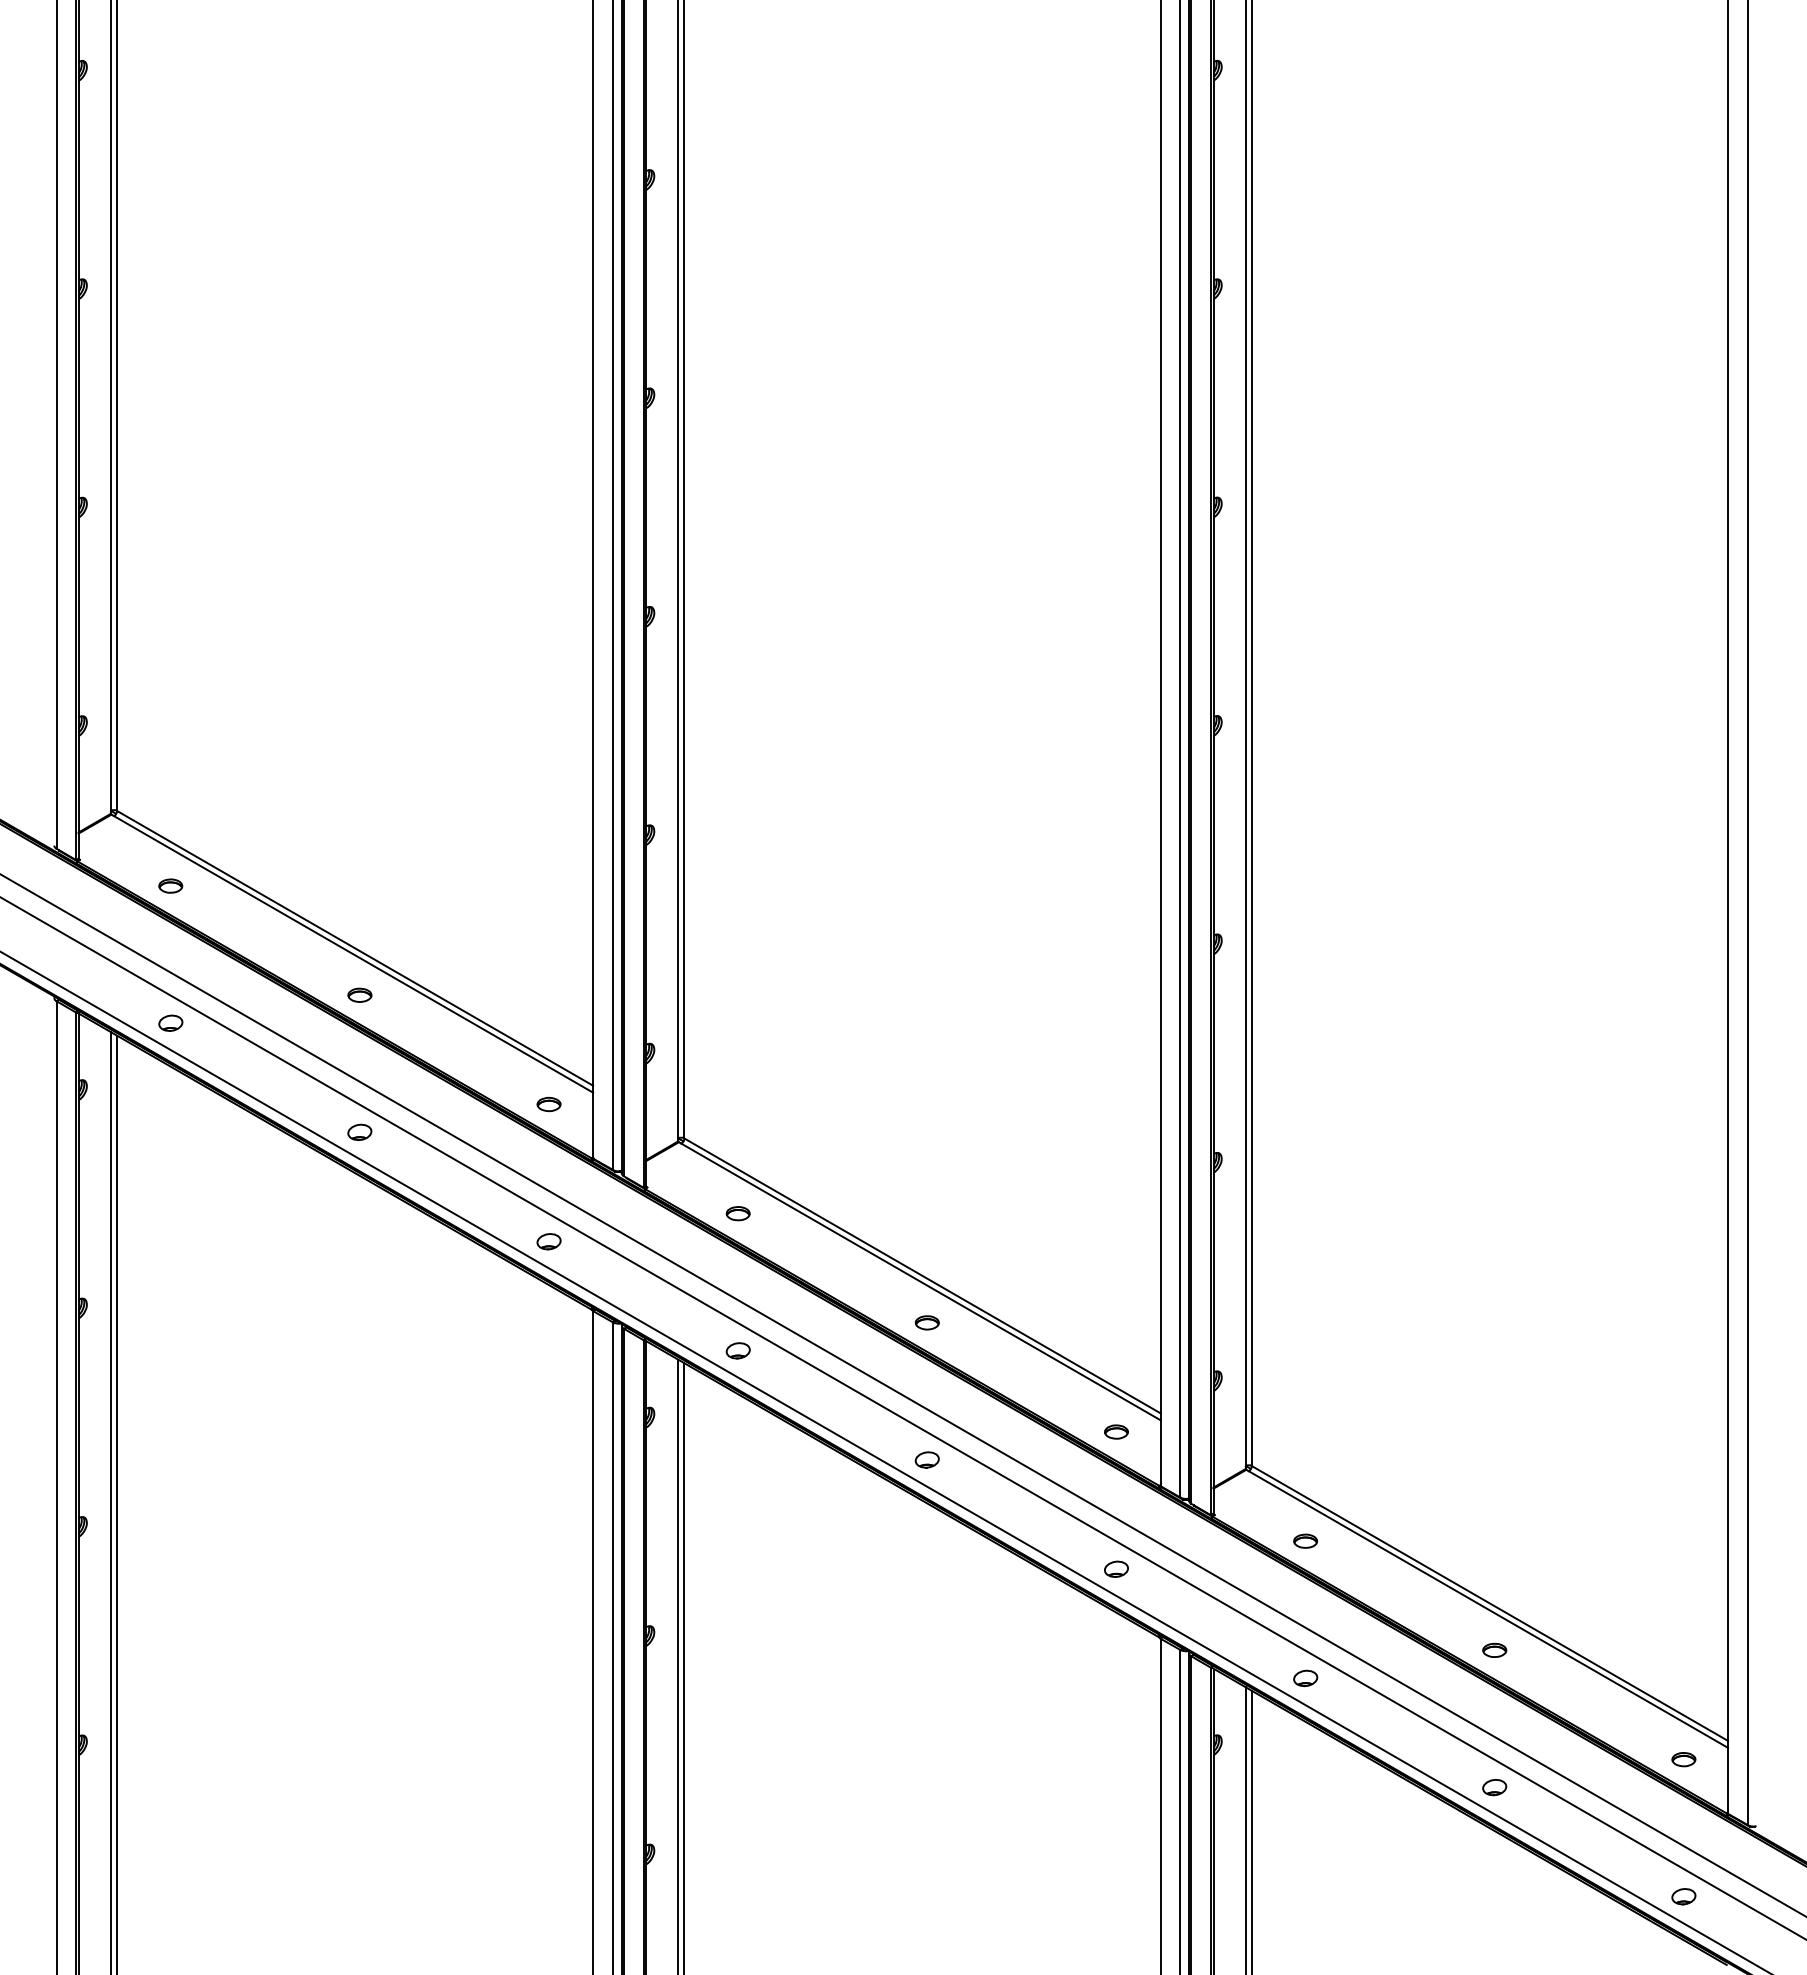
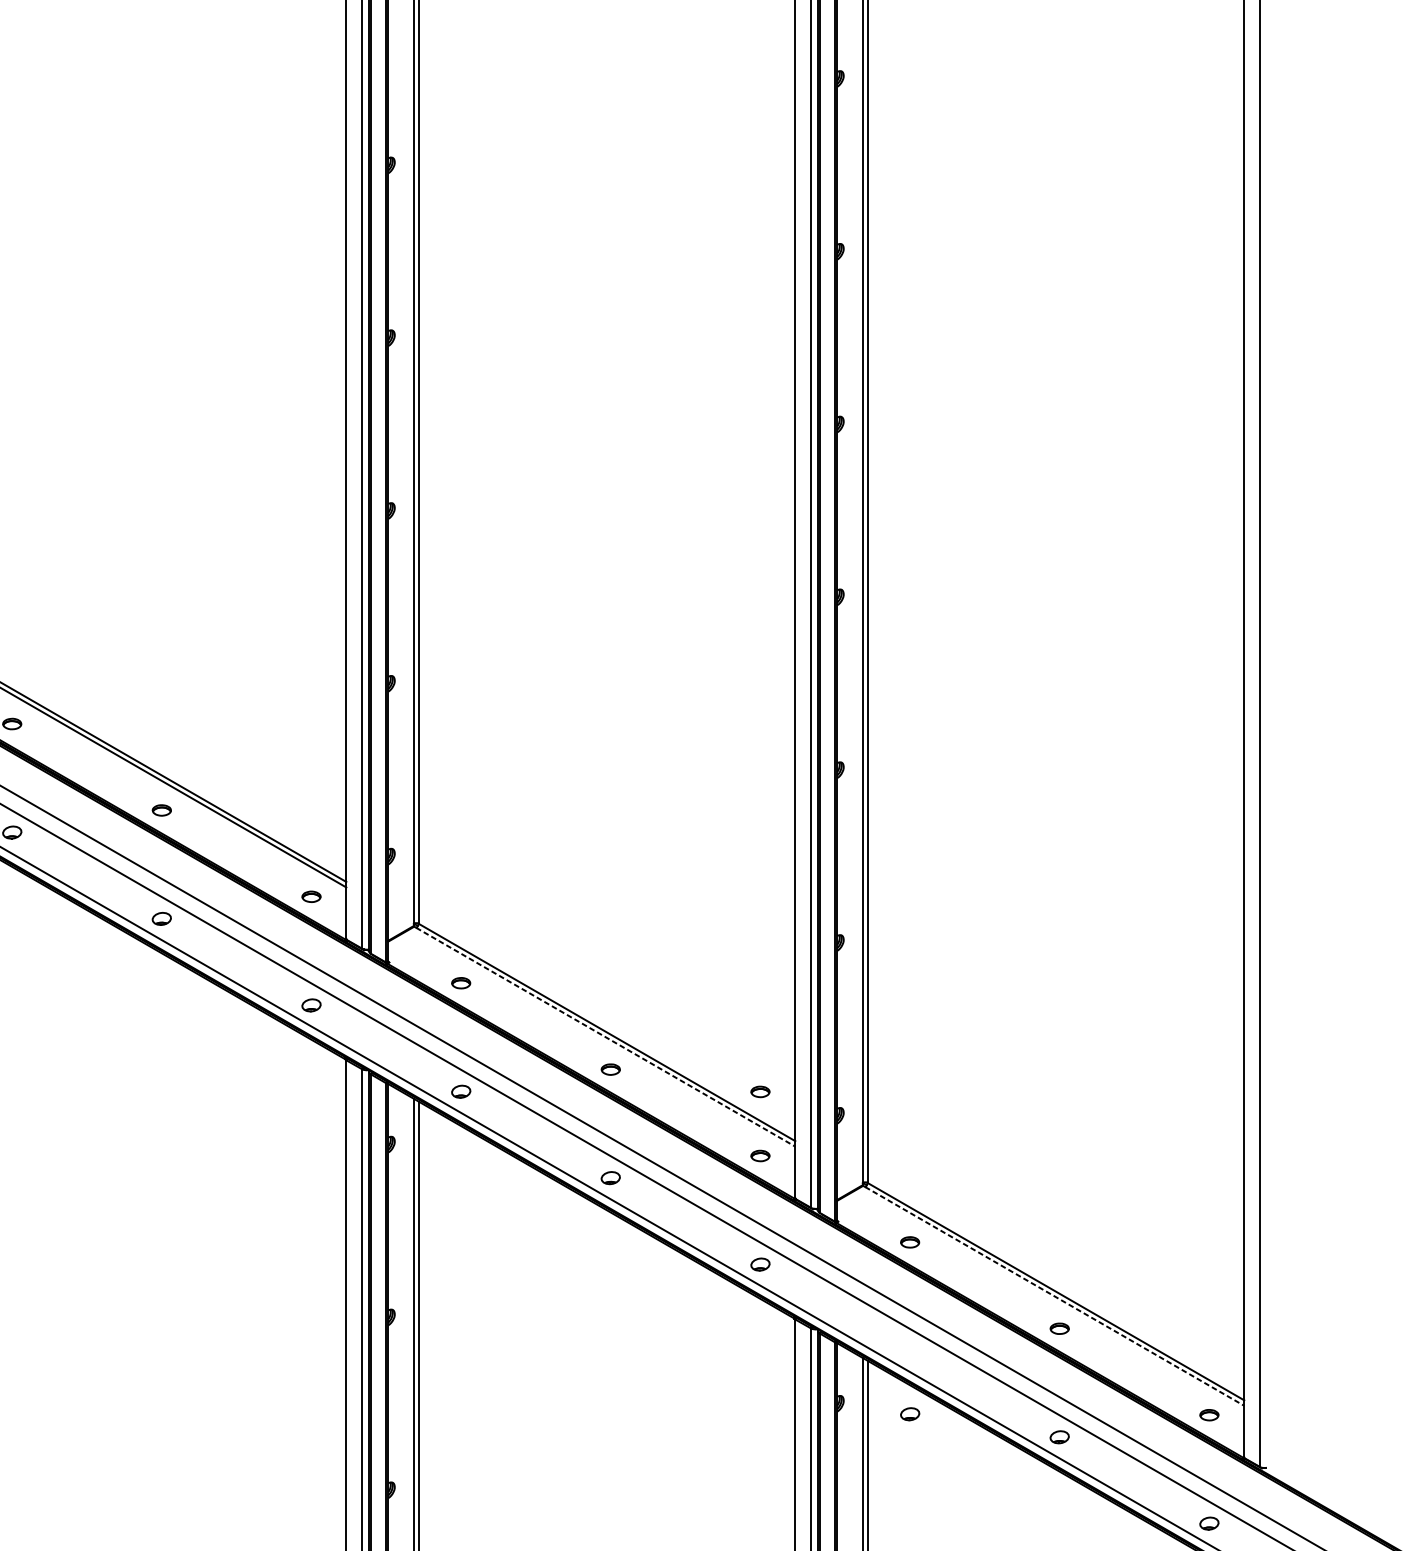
line: (920, 1281) -> (605, 1036), solid -> dashed
part: (1116, 1350) -> (760, 1091), added
line: (1488, 1609) -> (1054, 1296), solid -> dashed
part: (1305, 1678) -> (910, 1414), moved

